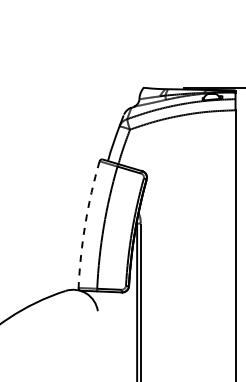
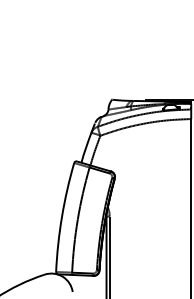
arc: (85, 224) -> (62, 217), dashed -> solid

